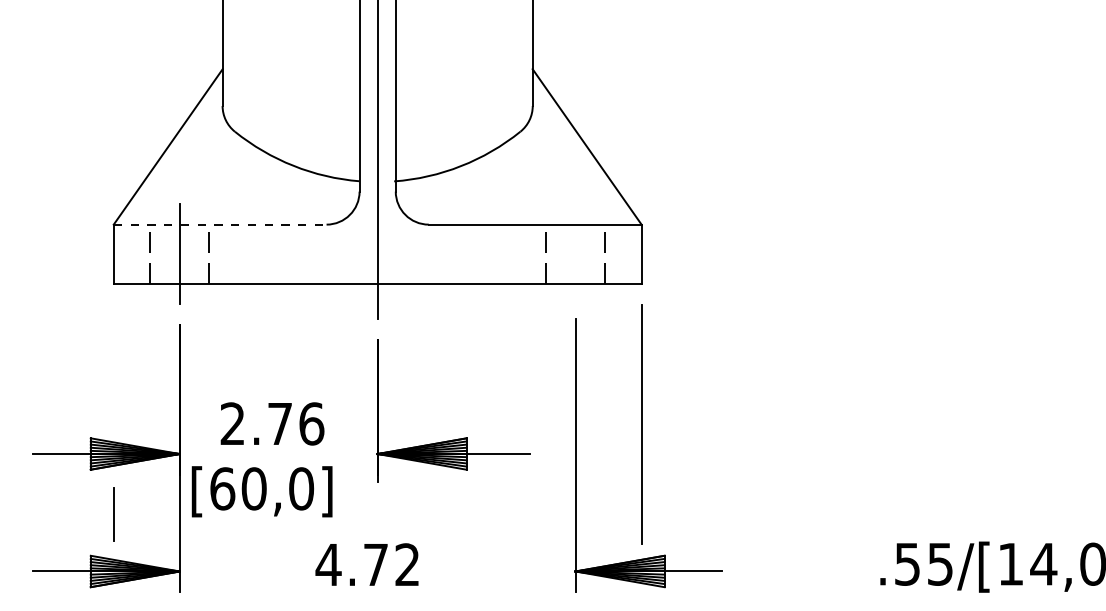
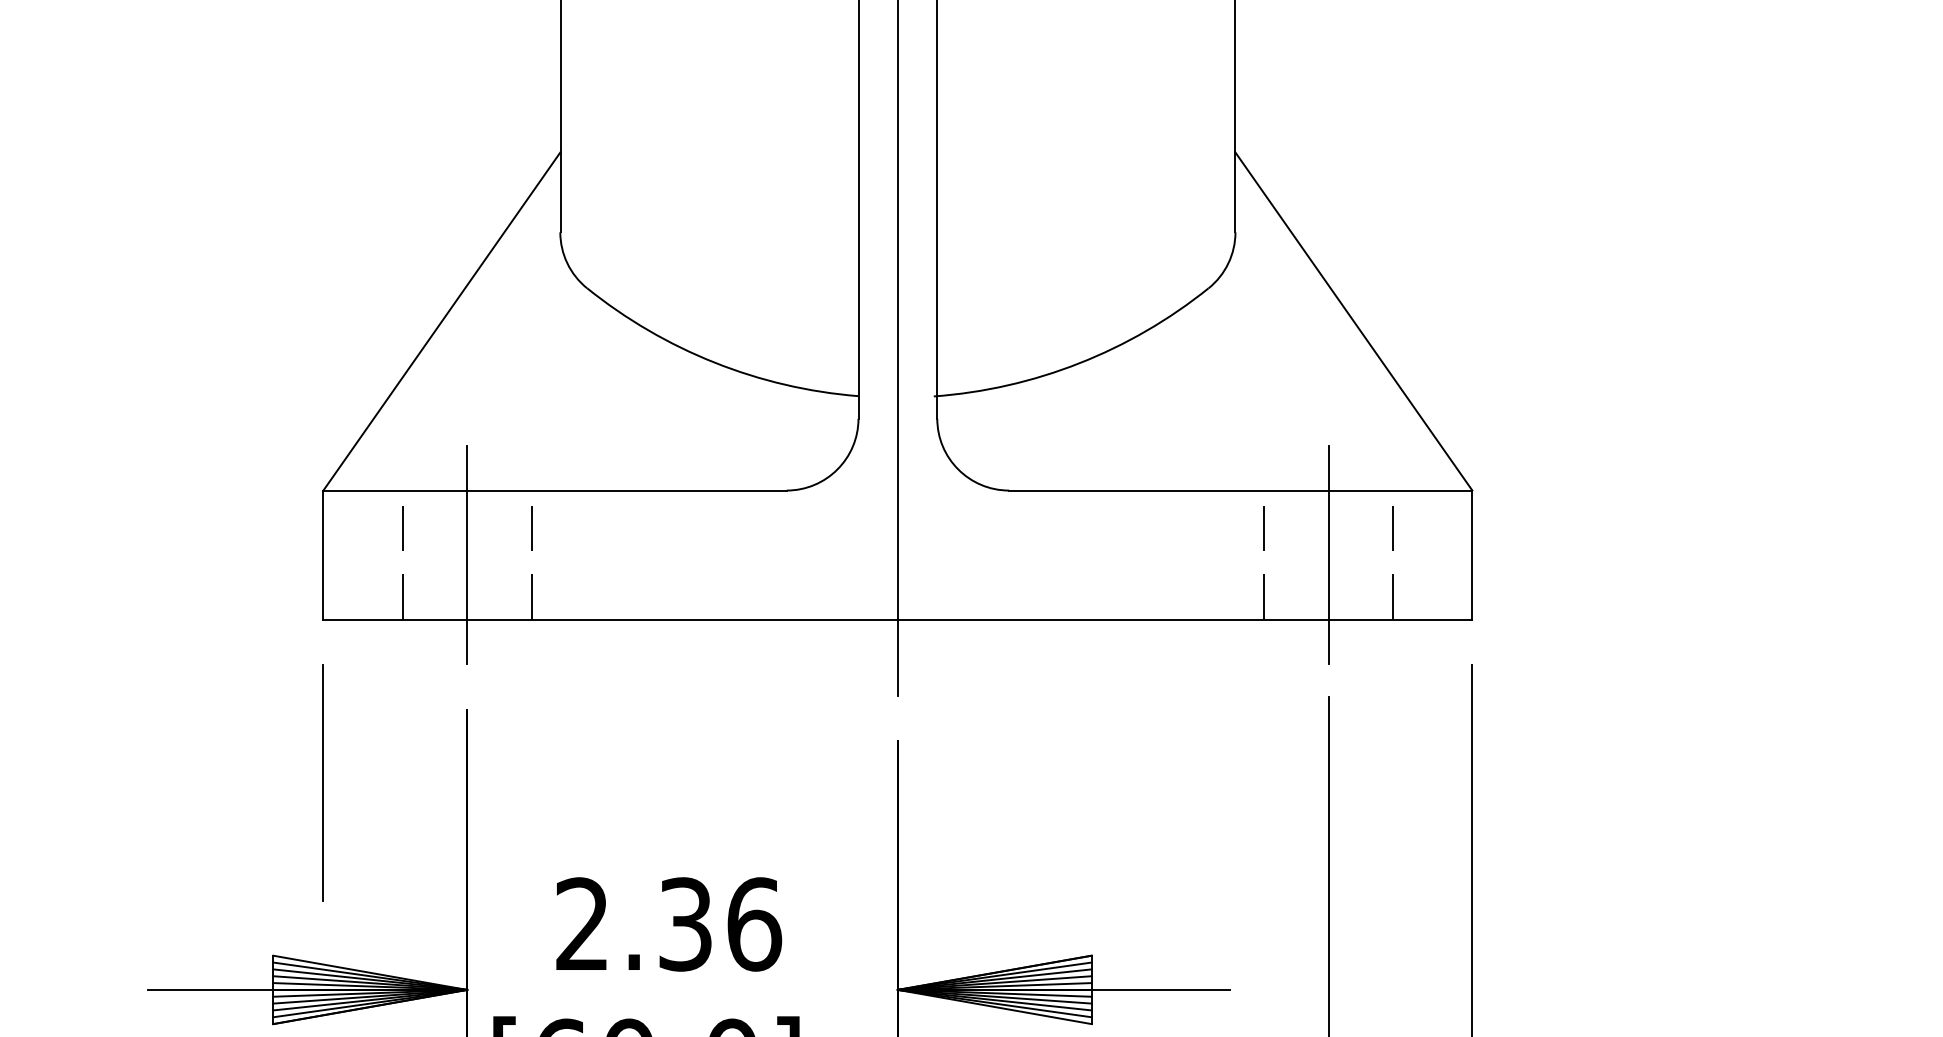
line: (220, 224) -> (555, 490), dashed -> solid
line: (575, 254) -> (1328, 555), added
line: (113, 358) -> (322, 781), added
text: (279, 423) -> (684, 923), 2.76 -> 2.36

